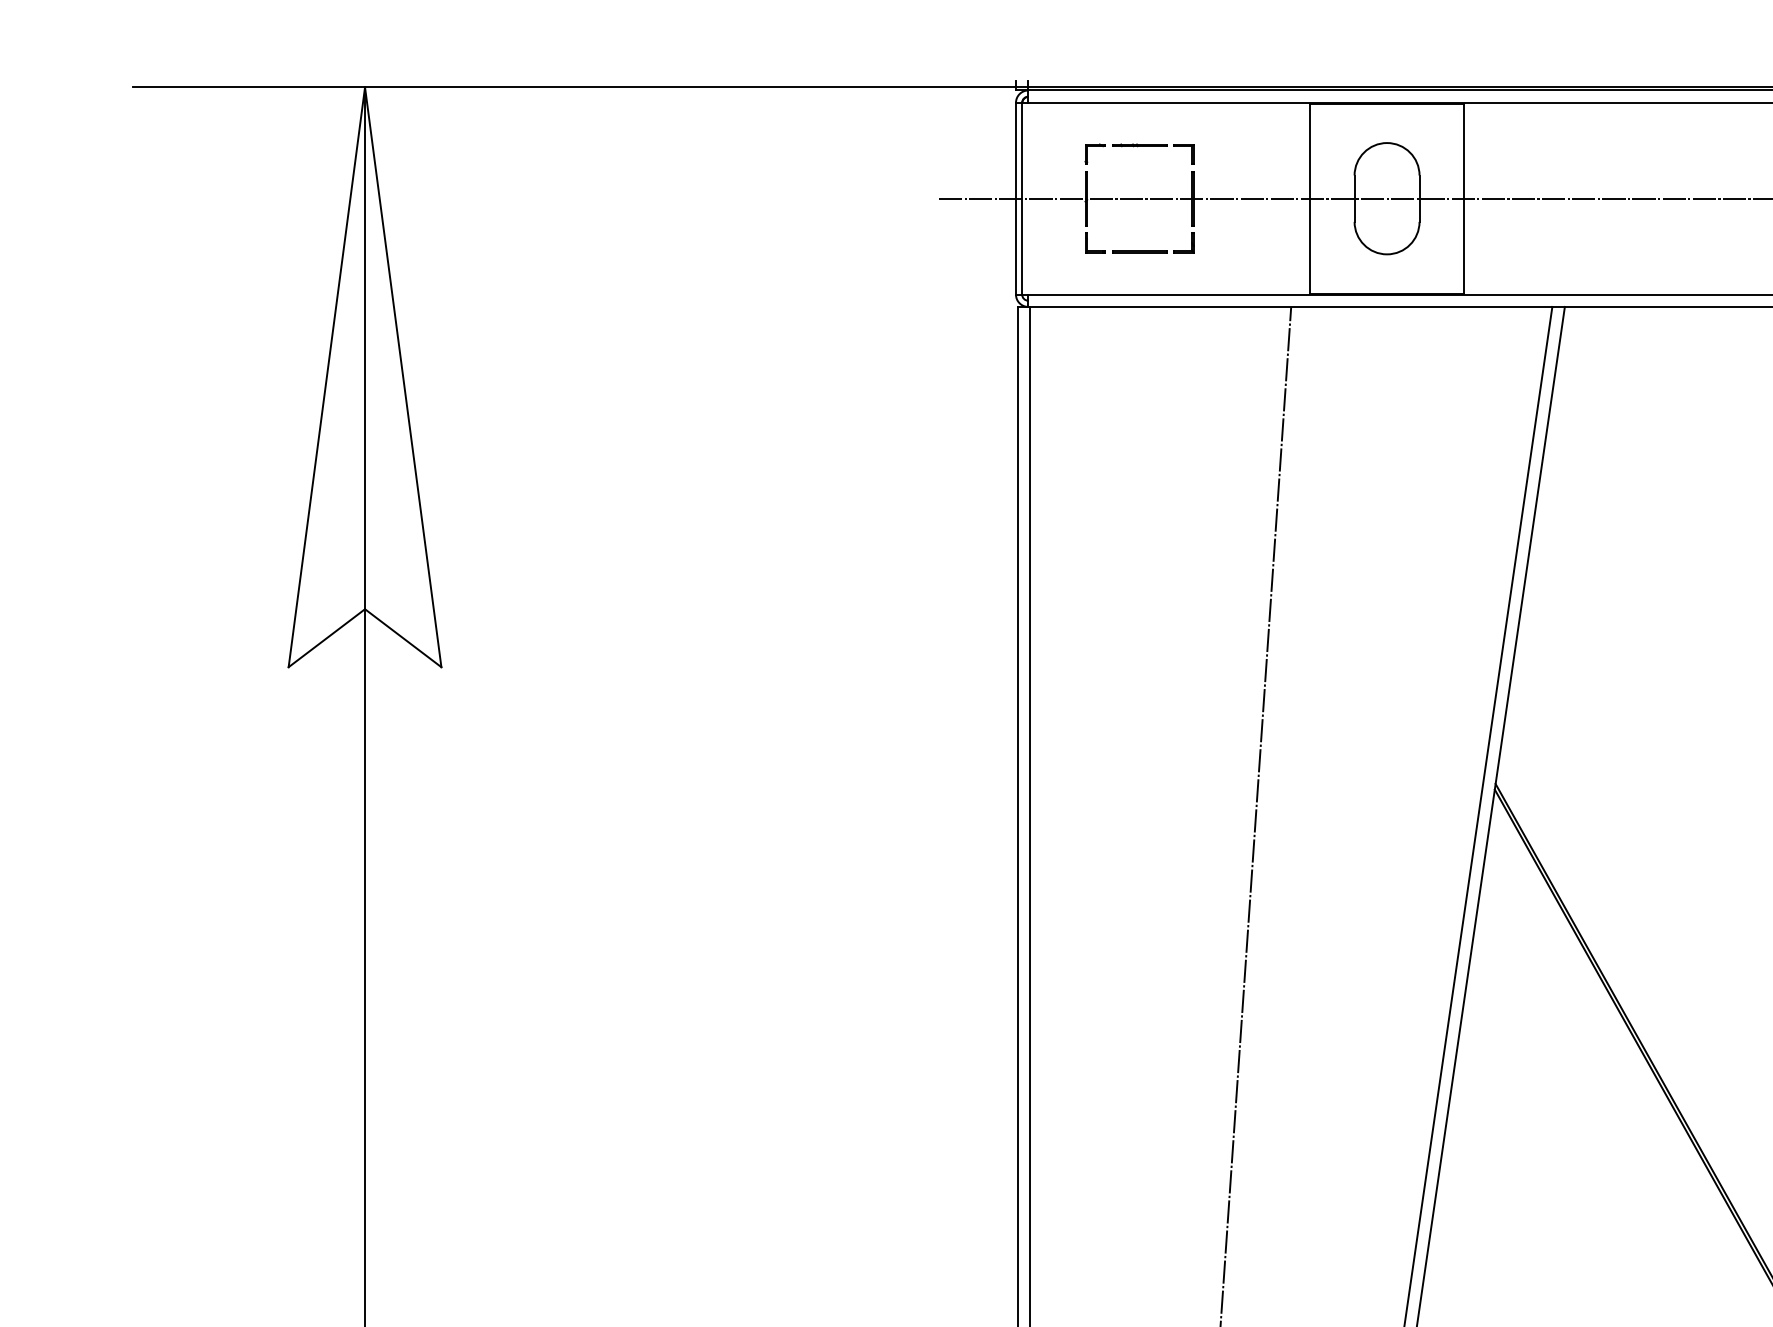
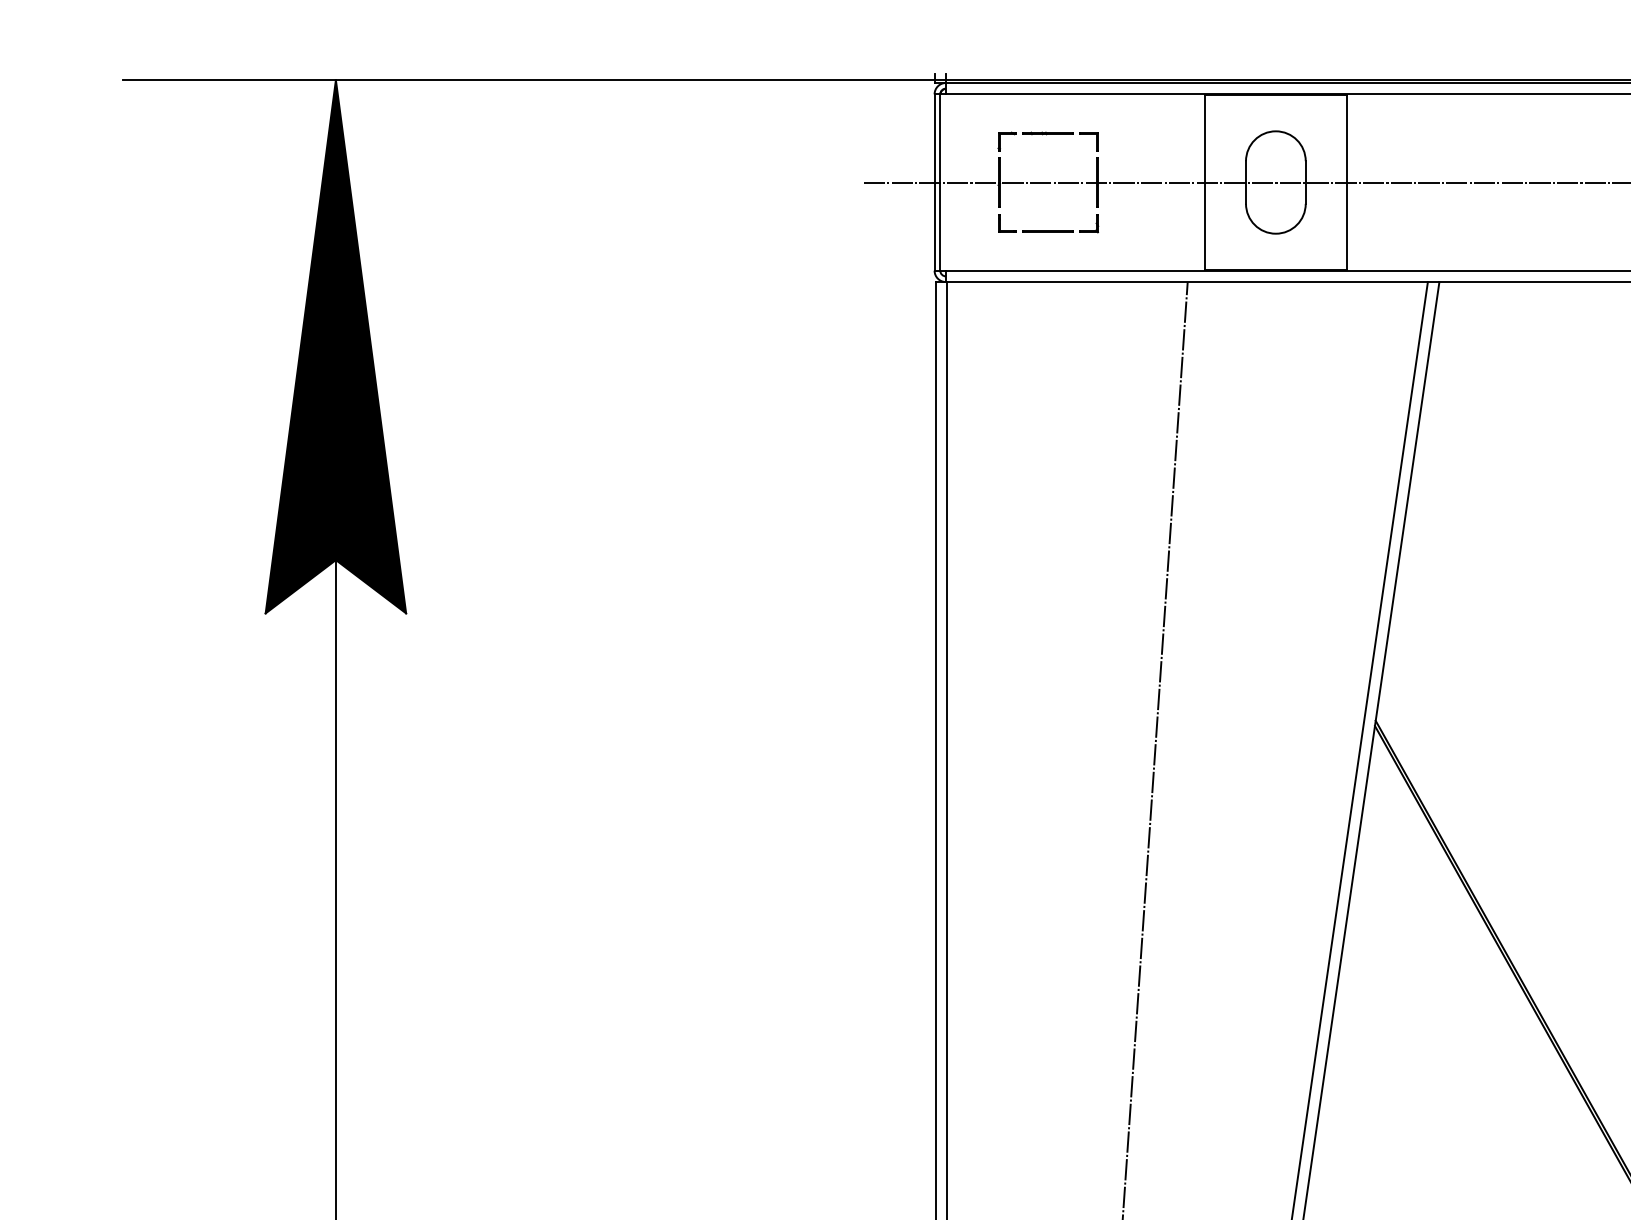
fill: (364, 376) -> (335, 346), added

